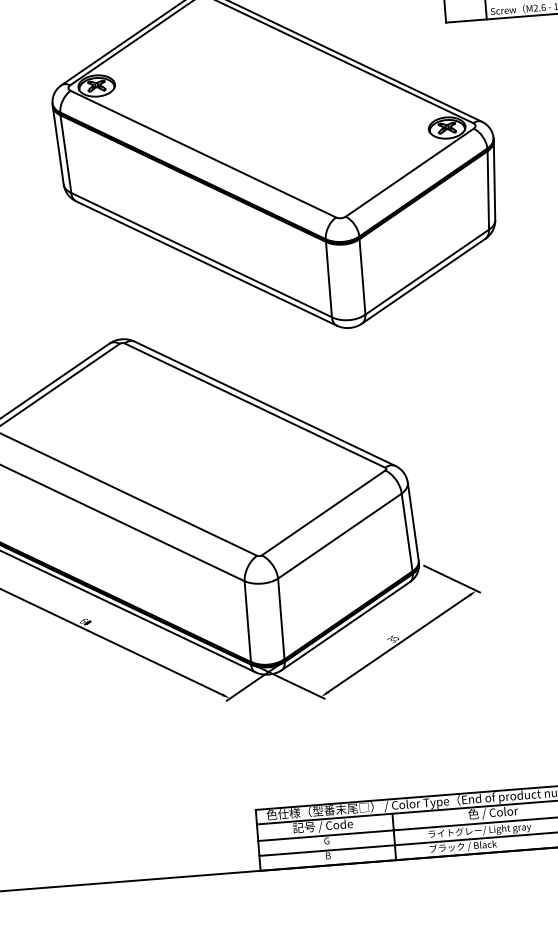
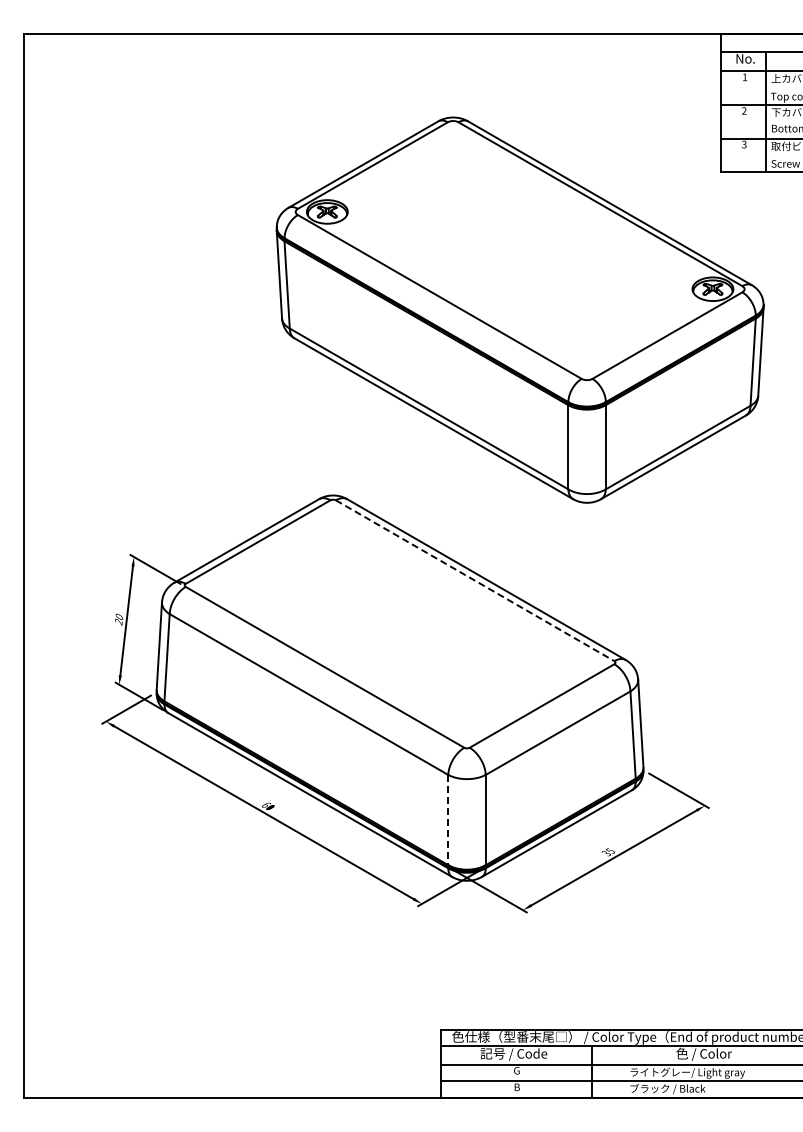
line: (255, 405) -> (475, 580), solid -> dashed
line: (248, 621) -> (448, 820), solid -> dashed

